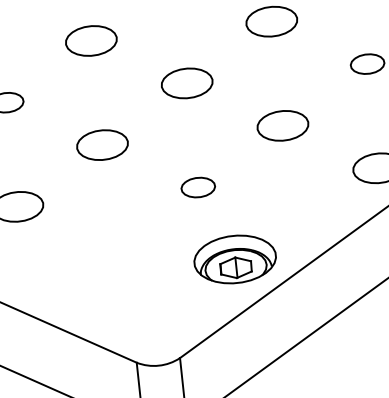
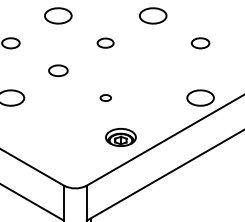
part: (186, 81) -> (105, 42), size x0.6
part: (283, 125) -> (153, 70), removed
part: (102, 144) -> (58, 70), size x0.7
part: (197, 186) -> (105, 97), size x0.6
part: (234, 259) -> (120, 137), size x0.7

